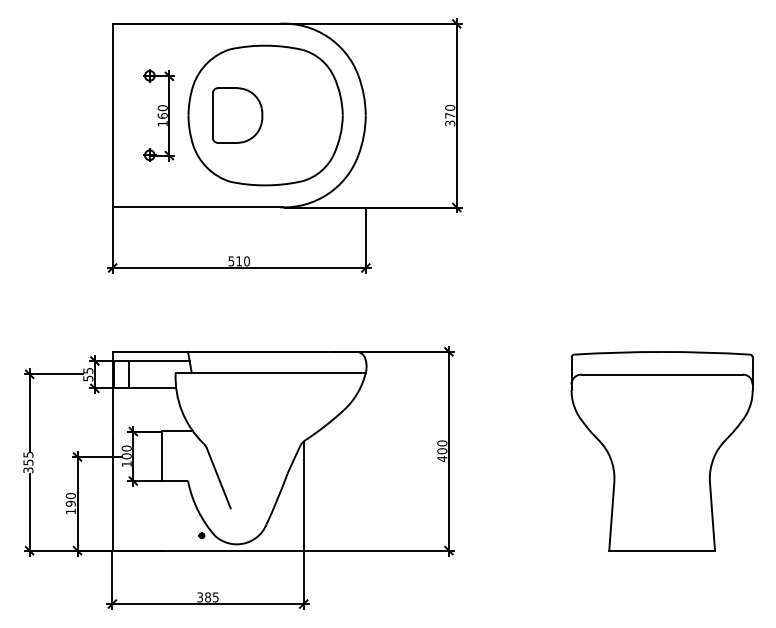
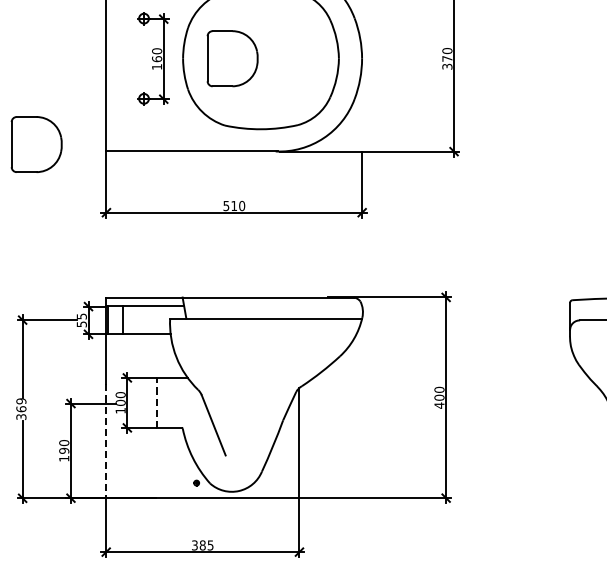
part: (43, 200) -> (36, 144), added
line: (162, 456) -> (156, 403), solid -> dashed
text: (28, 458) -> (21, 405), 355 -> 369
line: (112, 494) -> (106, 441), solid -> dashed

